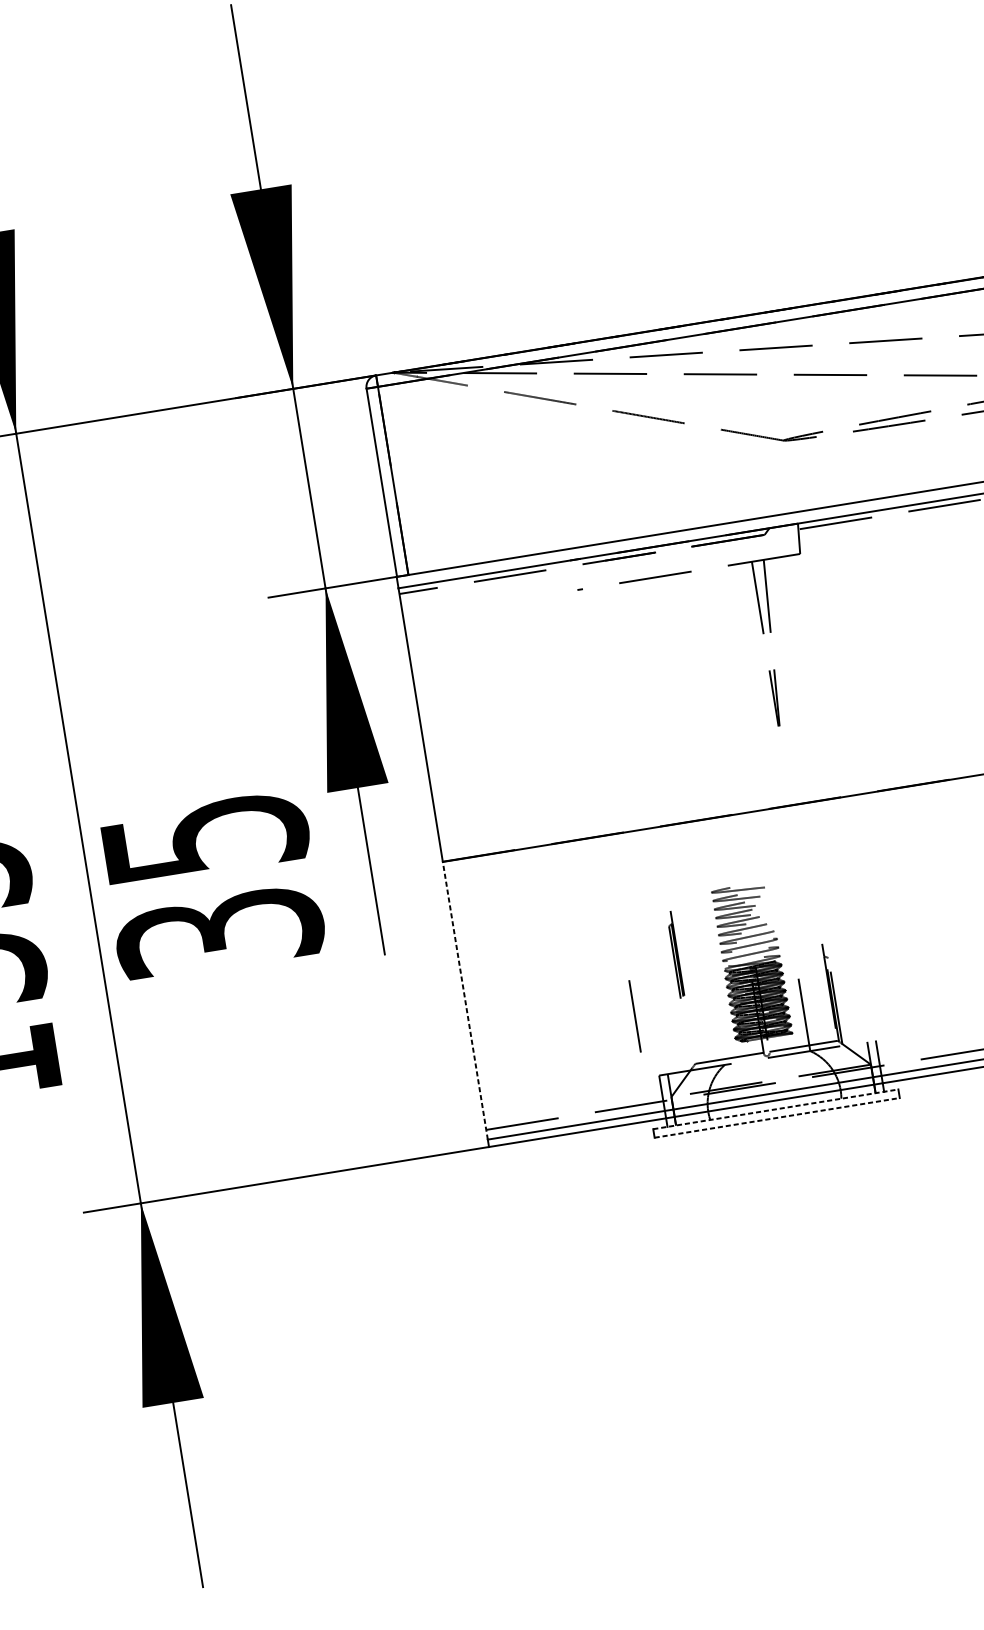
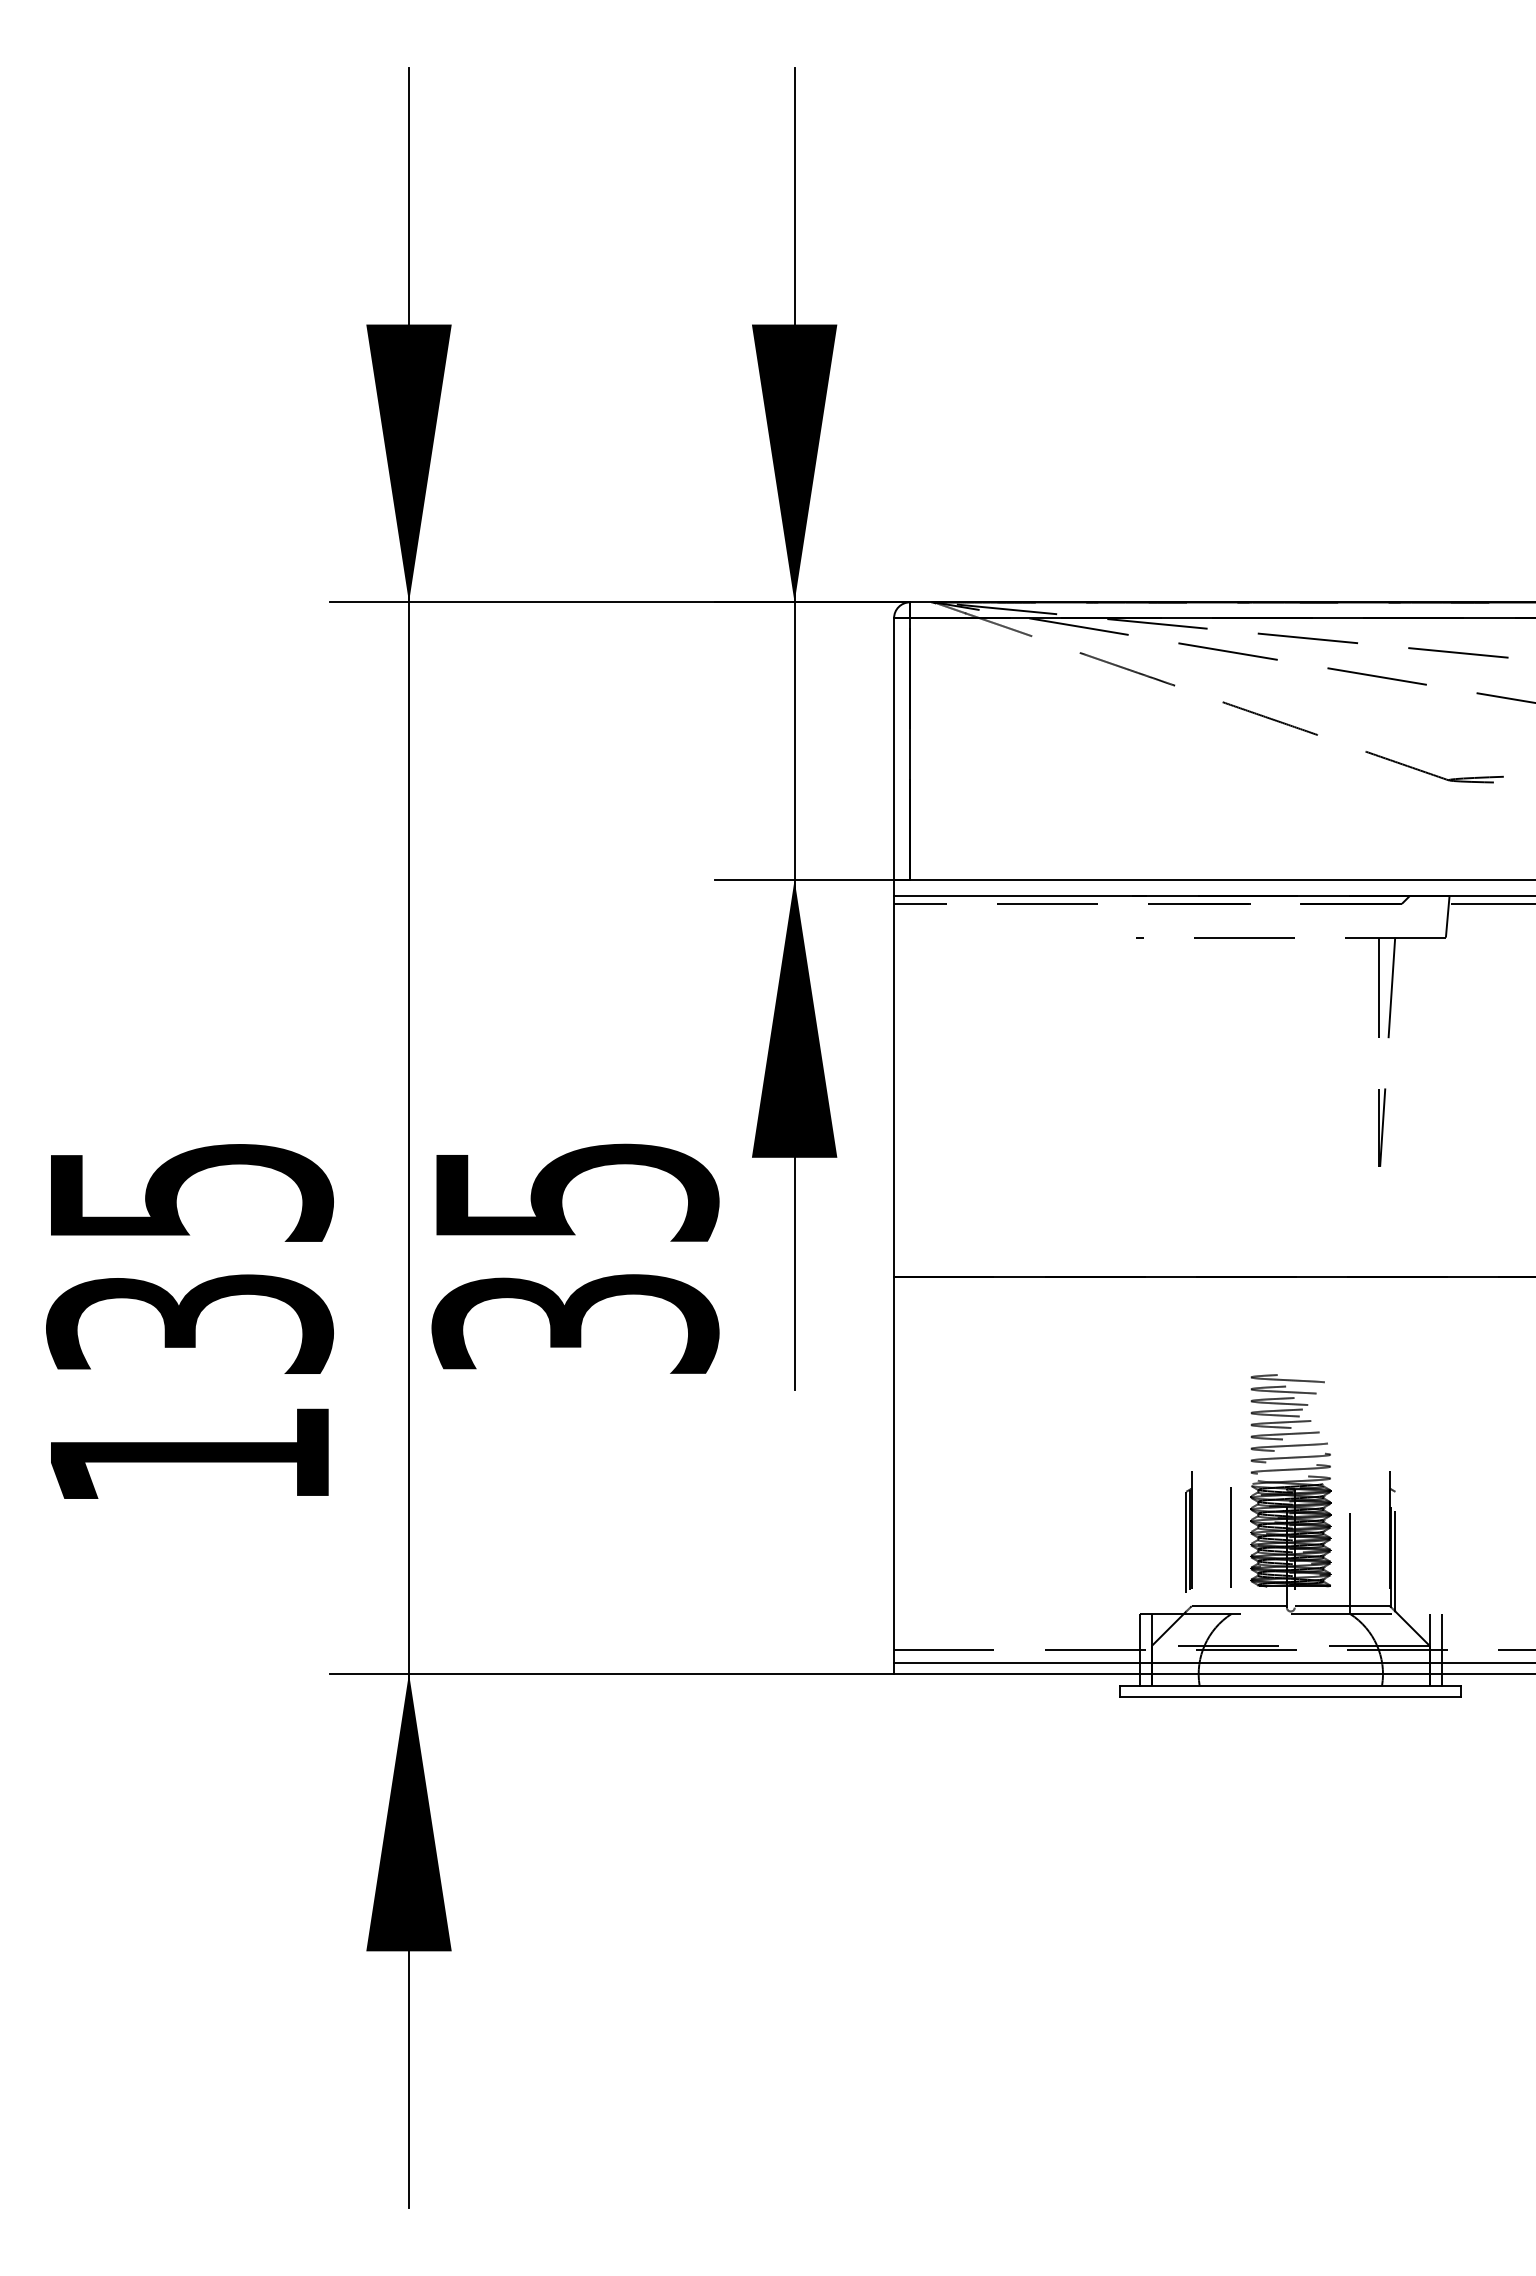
part: (675, 954) -> (1188, 1531), moved
line: (465, 1000) -> (893, 1469), dashed -> solid
line: (634, 1016) -> (1230, 1537), moved
line: (775, 1109) -> (1290, 1685), dashed -> solid
line: (776, 1117) -> (1290, 1697), dashed -> solid

